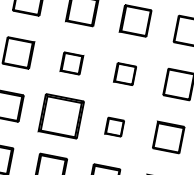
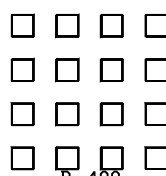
part: (72, 62) -> (67, 69), size x1.43
part: (124, 74) -> (111, 70), size x1.43
part: (61, 116) -> (67, 114), size x0.71
part: (114, 127) -> (111, 114), size x1.67

